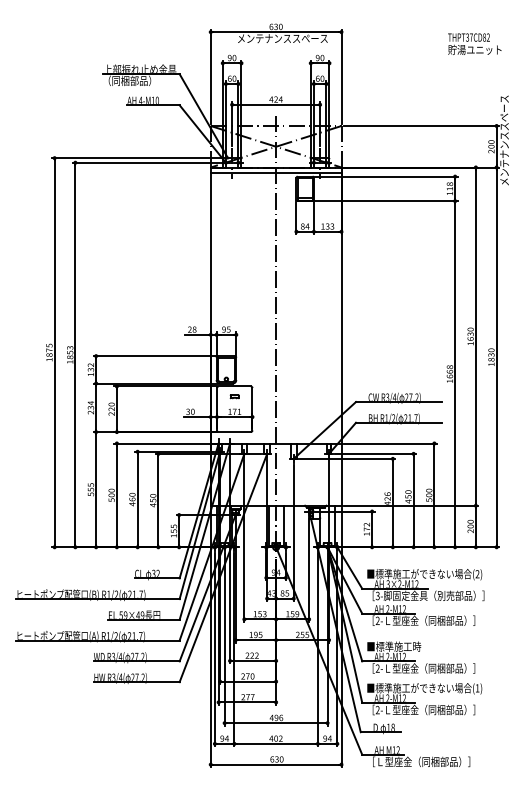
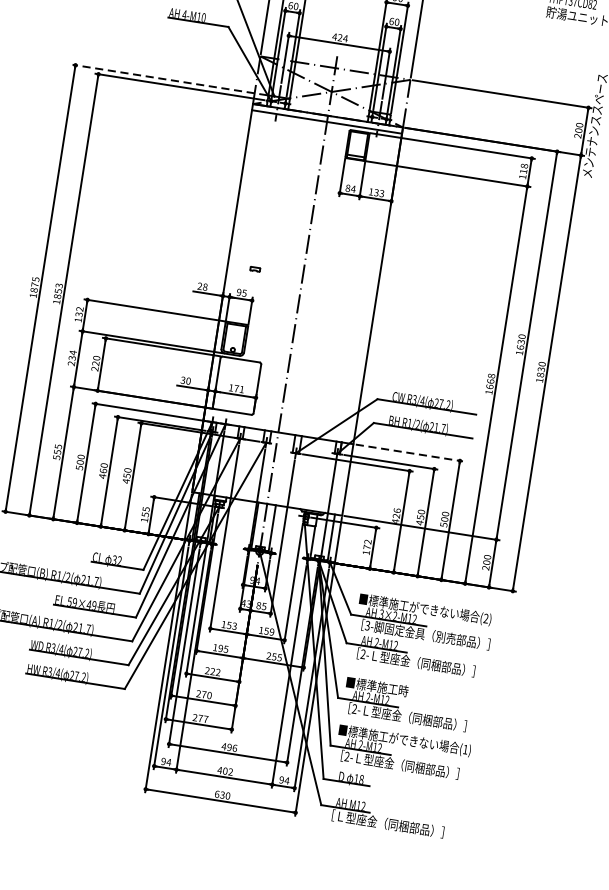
line: (136, 158) -> (169, 80), solid -> dashed
part: (234, 396) -> (255, 268), moved
line: (390, 443) -> (409, 453), solid -> dashed

